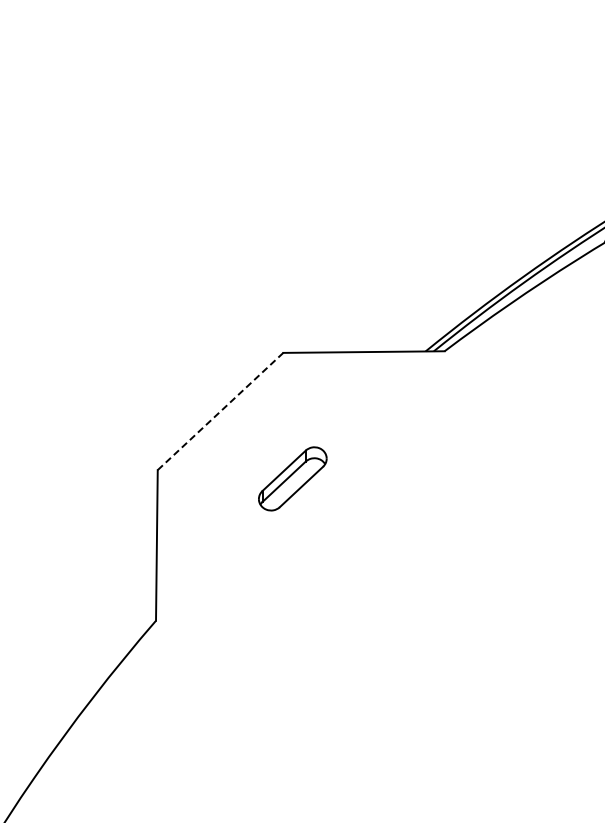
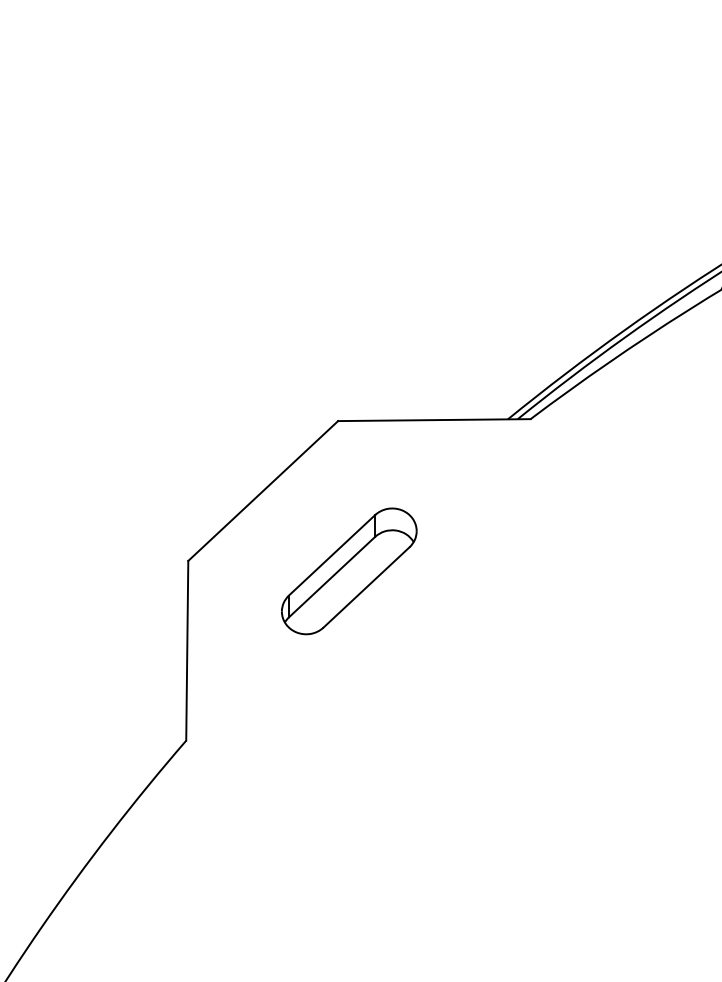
line: (220, 411) -> (263, 491), dashed -> solid
part: (292, 478) -> (349, 570), size x1.67

